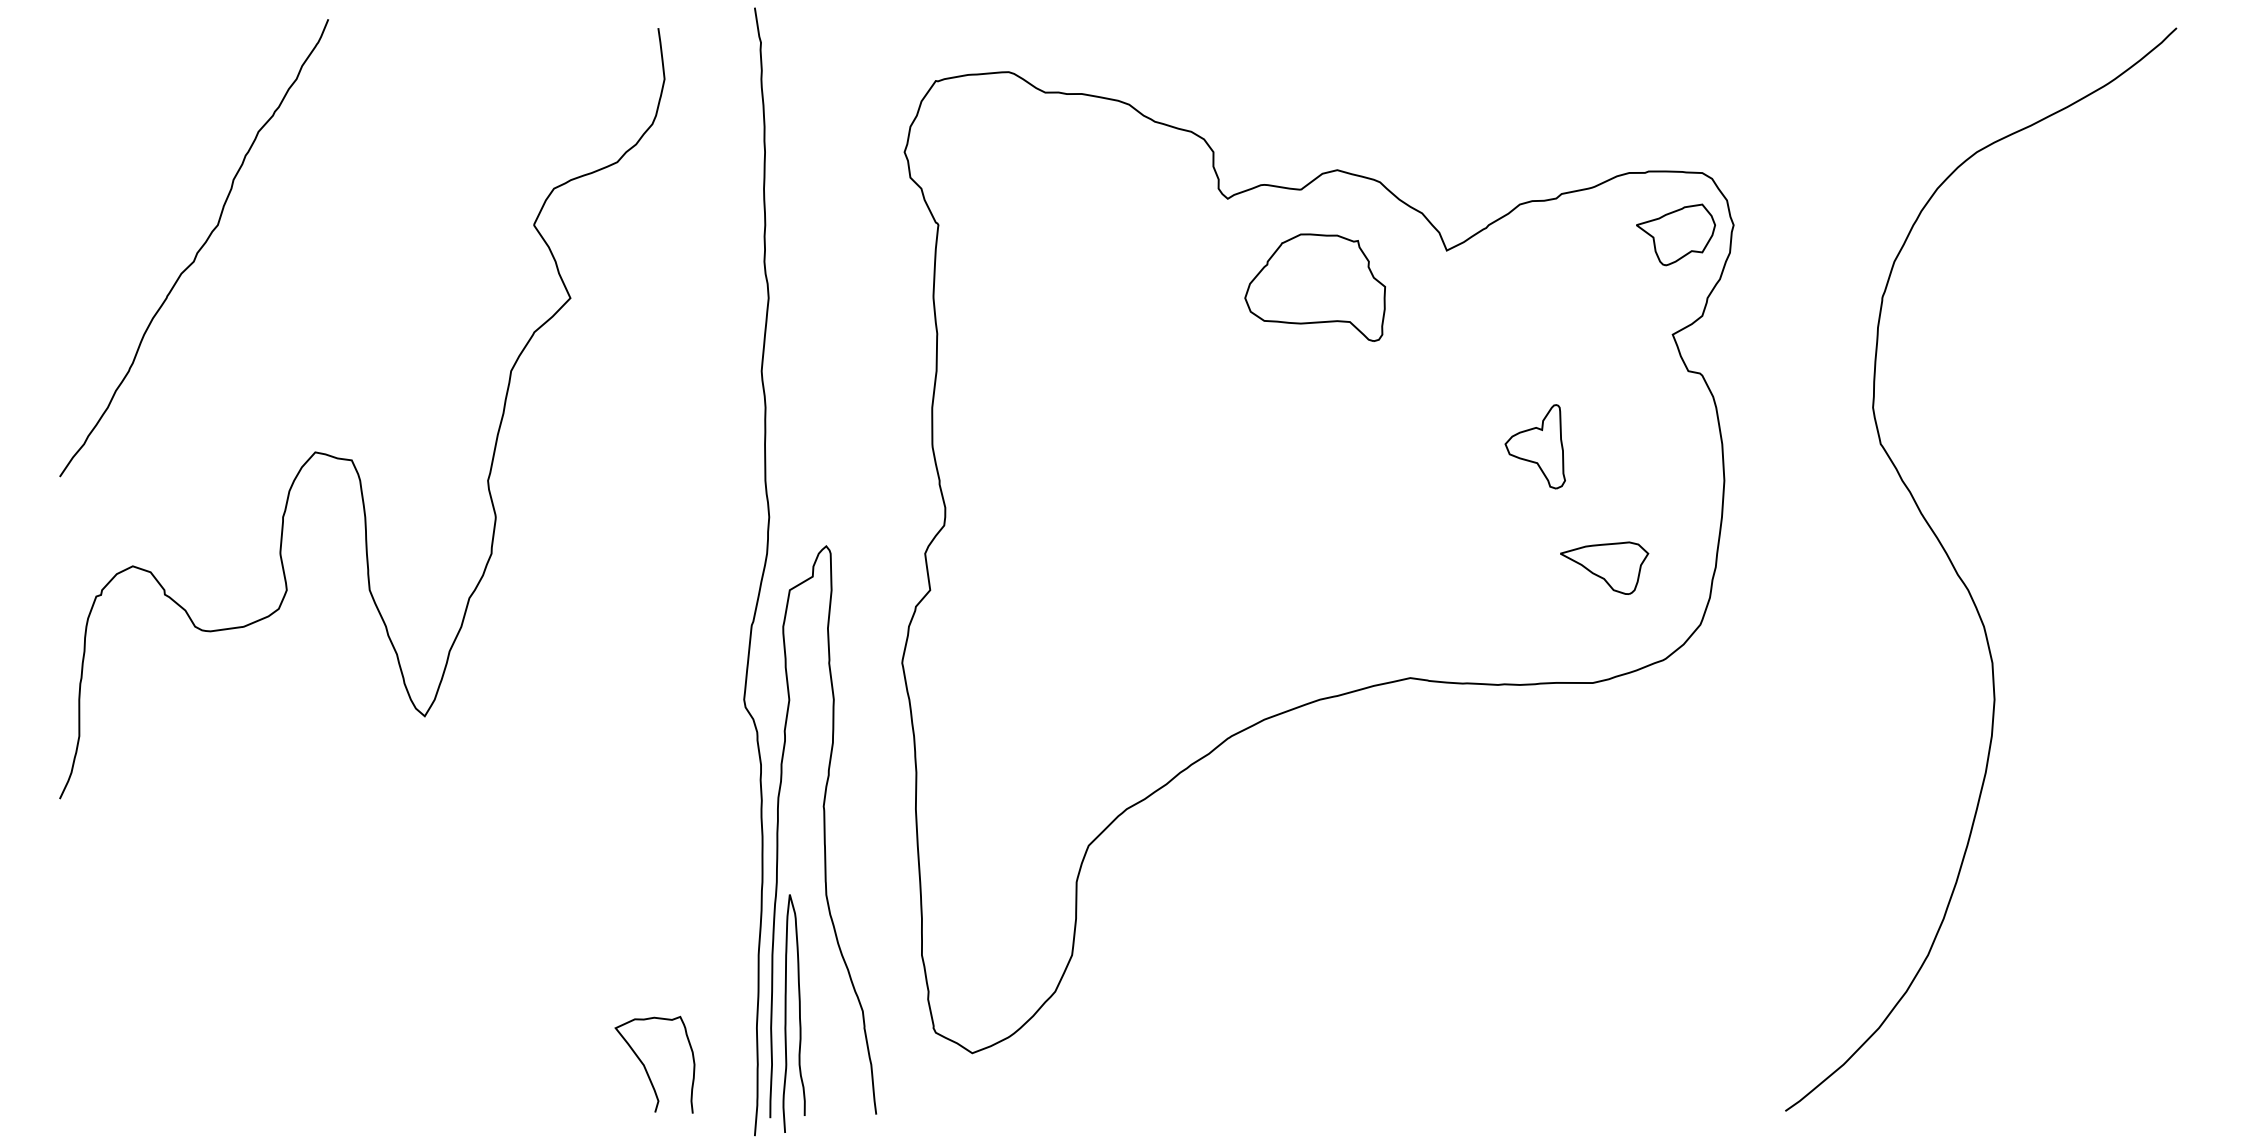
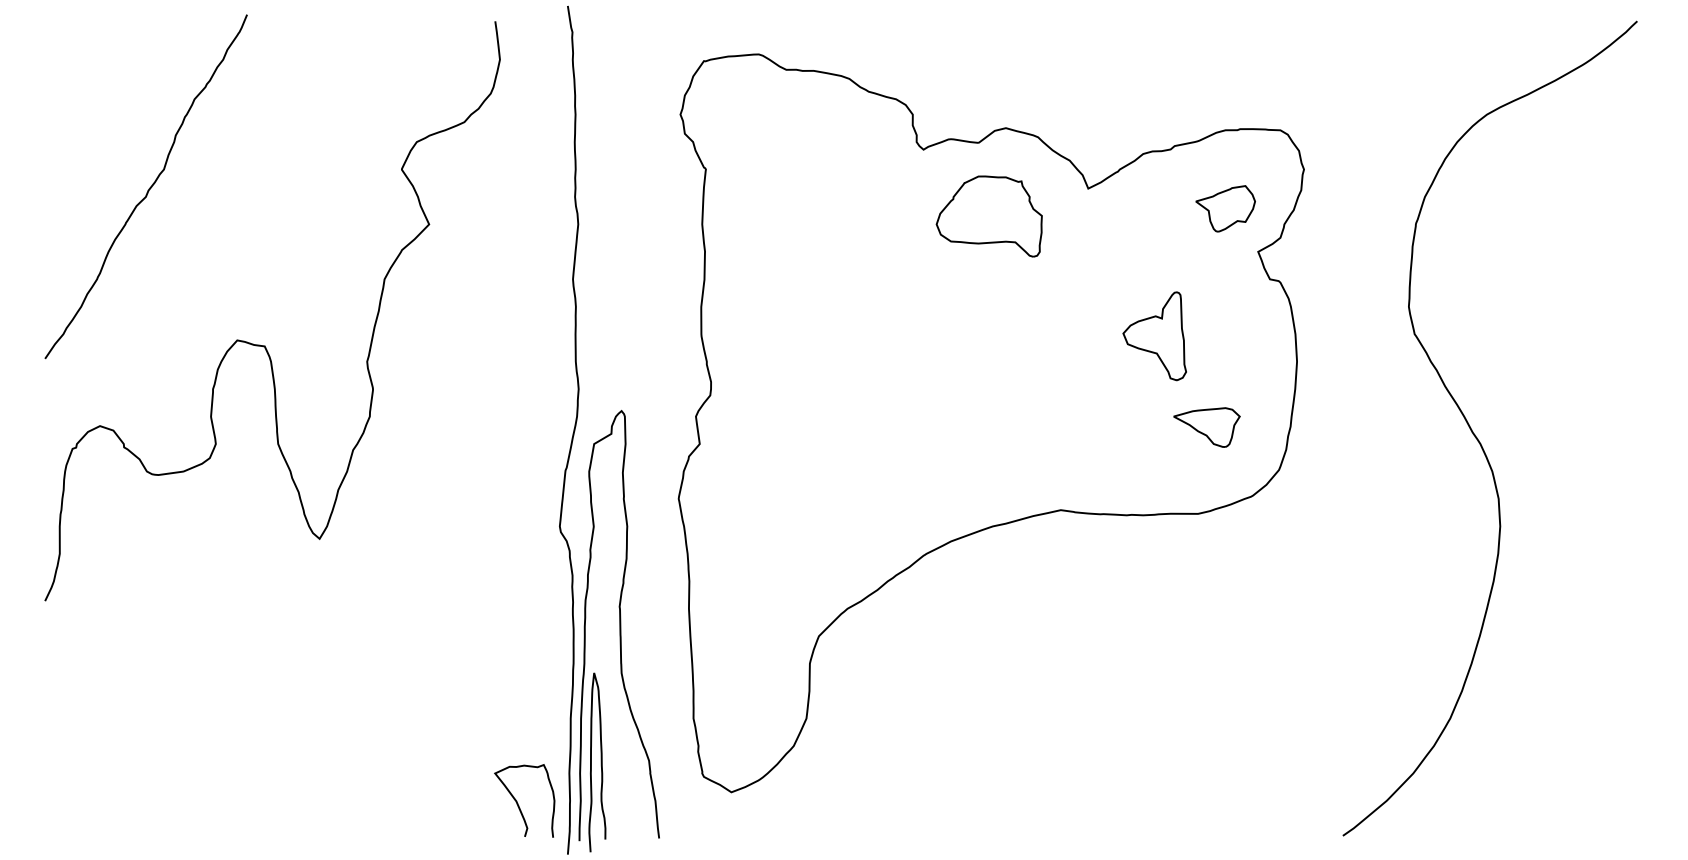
part: (1675, 234) -> (1225, 208), moved
part: (1534, 445) -> (1154, 335), size x1.4
curve: (646, 1068) -> (518, 803), moved

